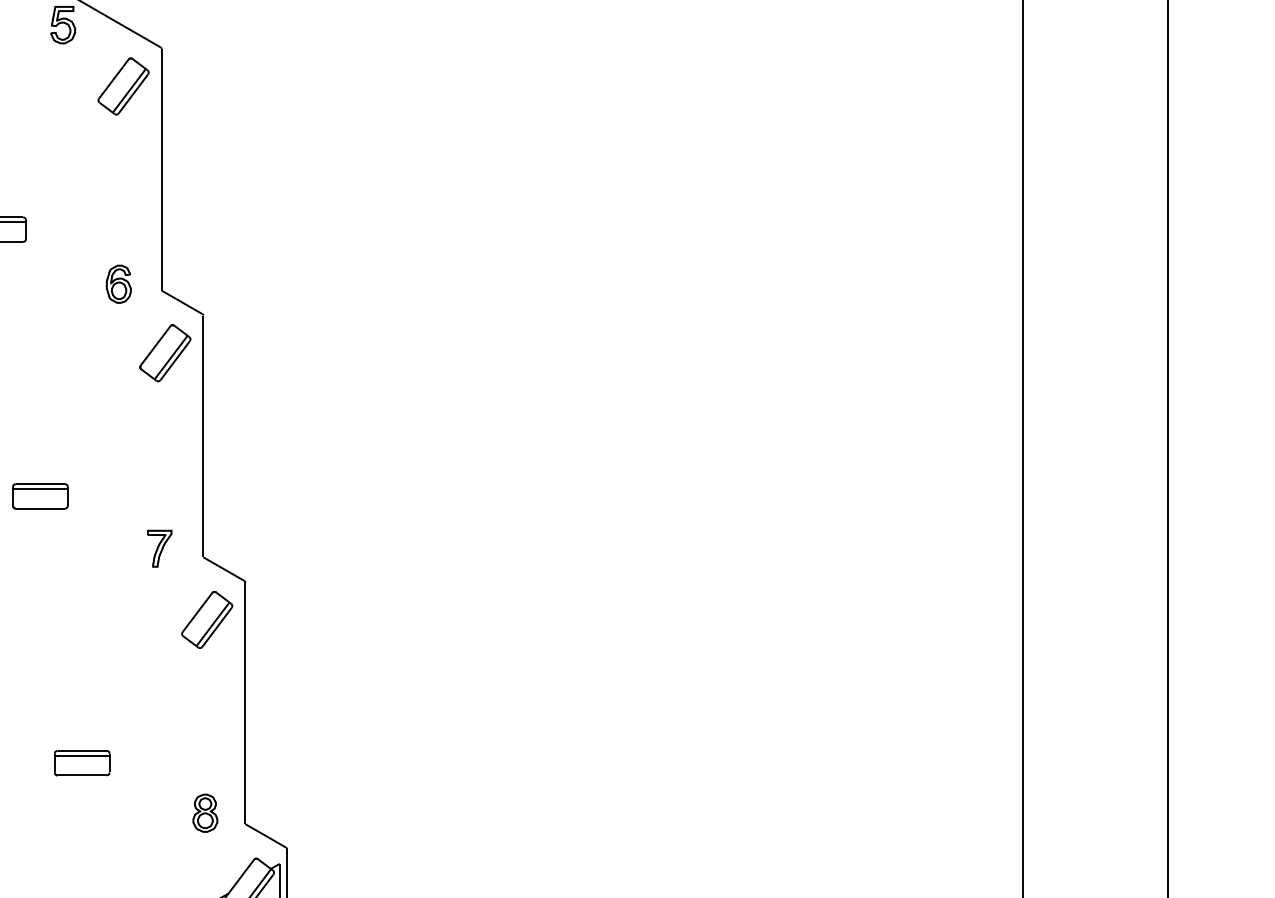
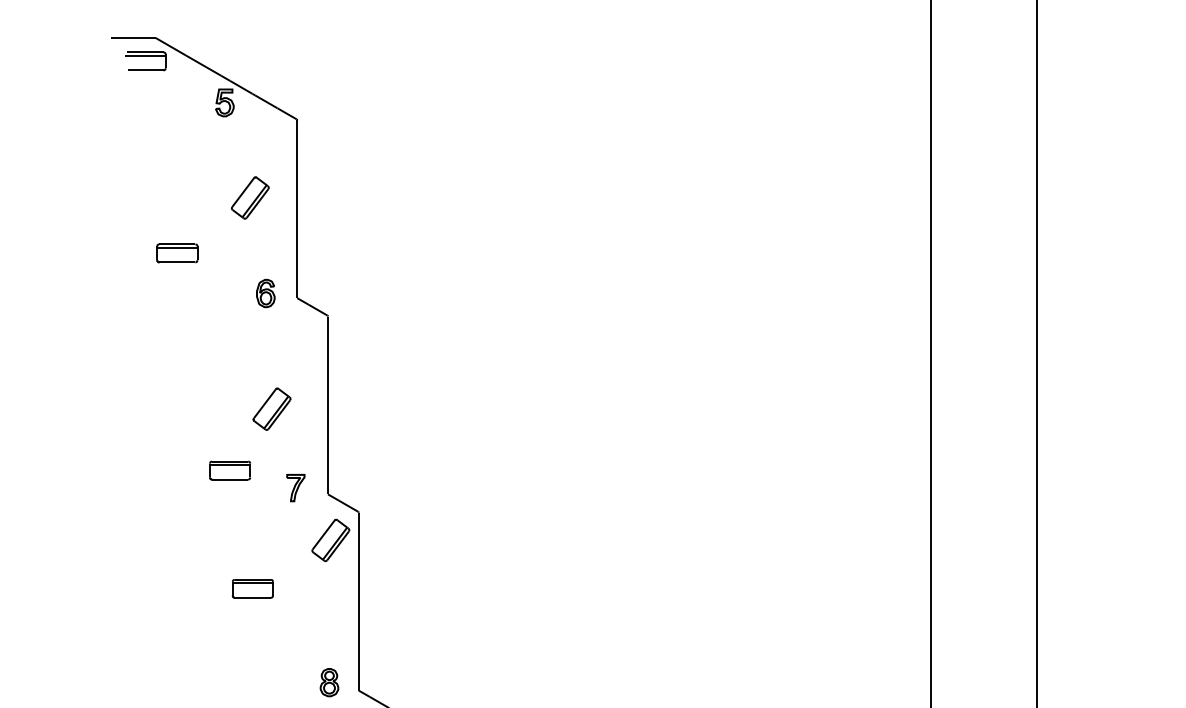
part: (123, 85) -> (250, 197), moved
part: (164, 352) -> (271, 408), moved
part: (39, 496) -> (229, 470), moved
part: (81, 762) -> (252, 588), moved

